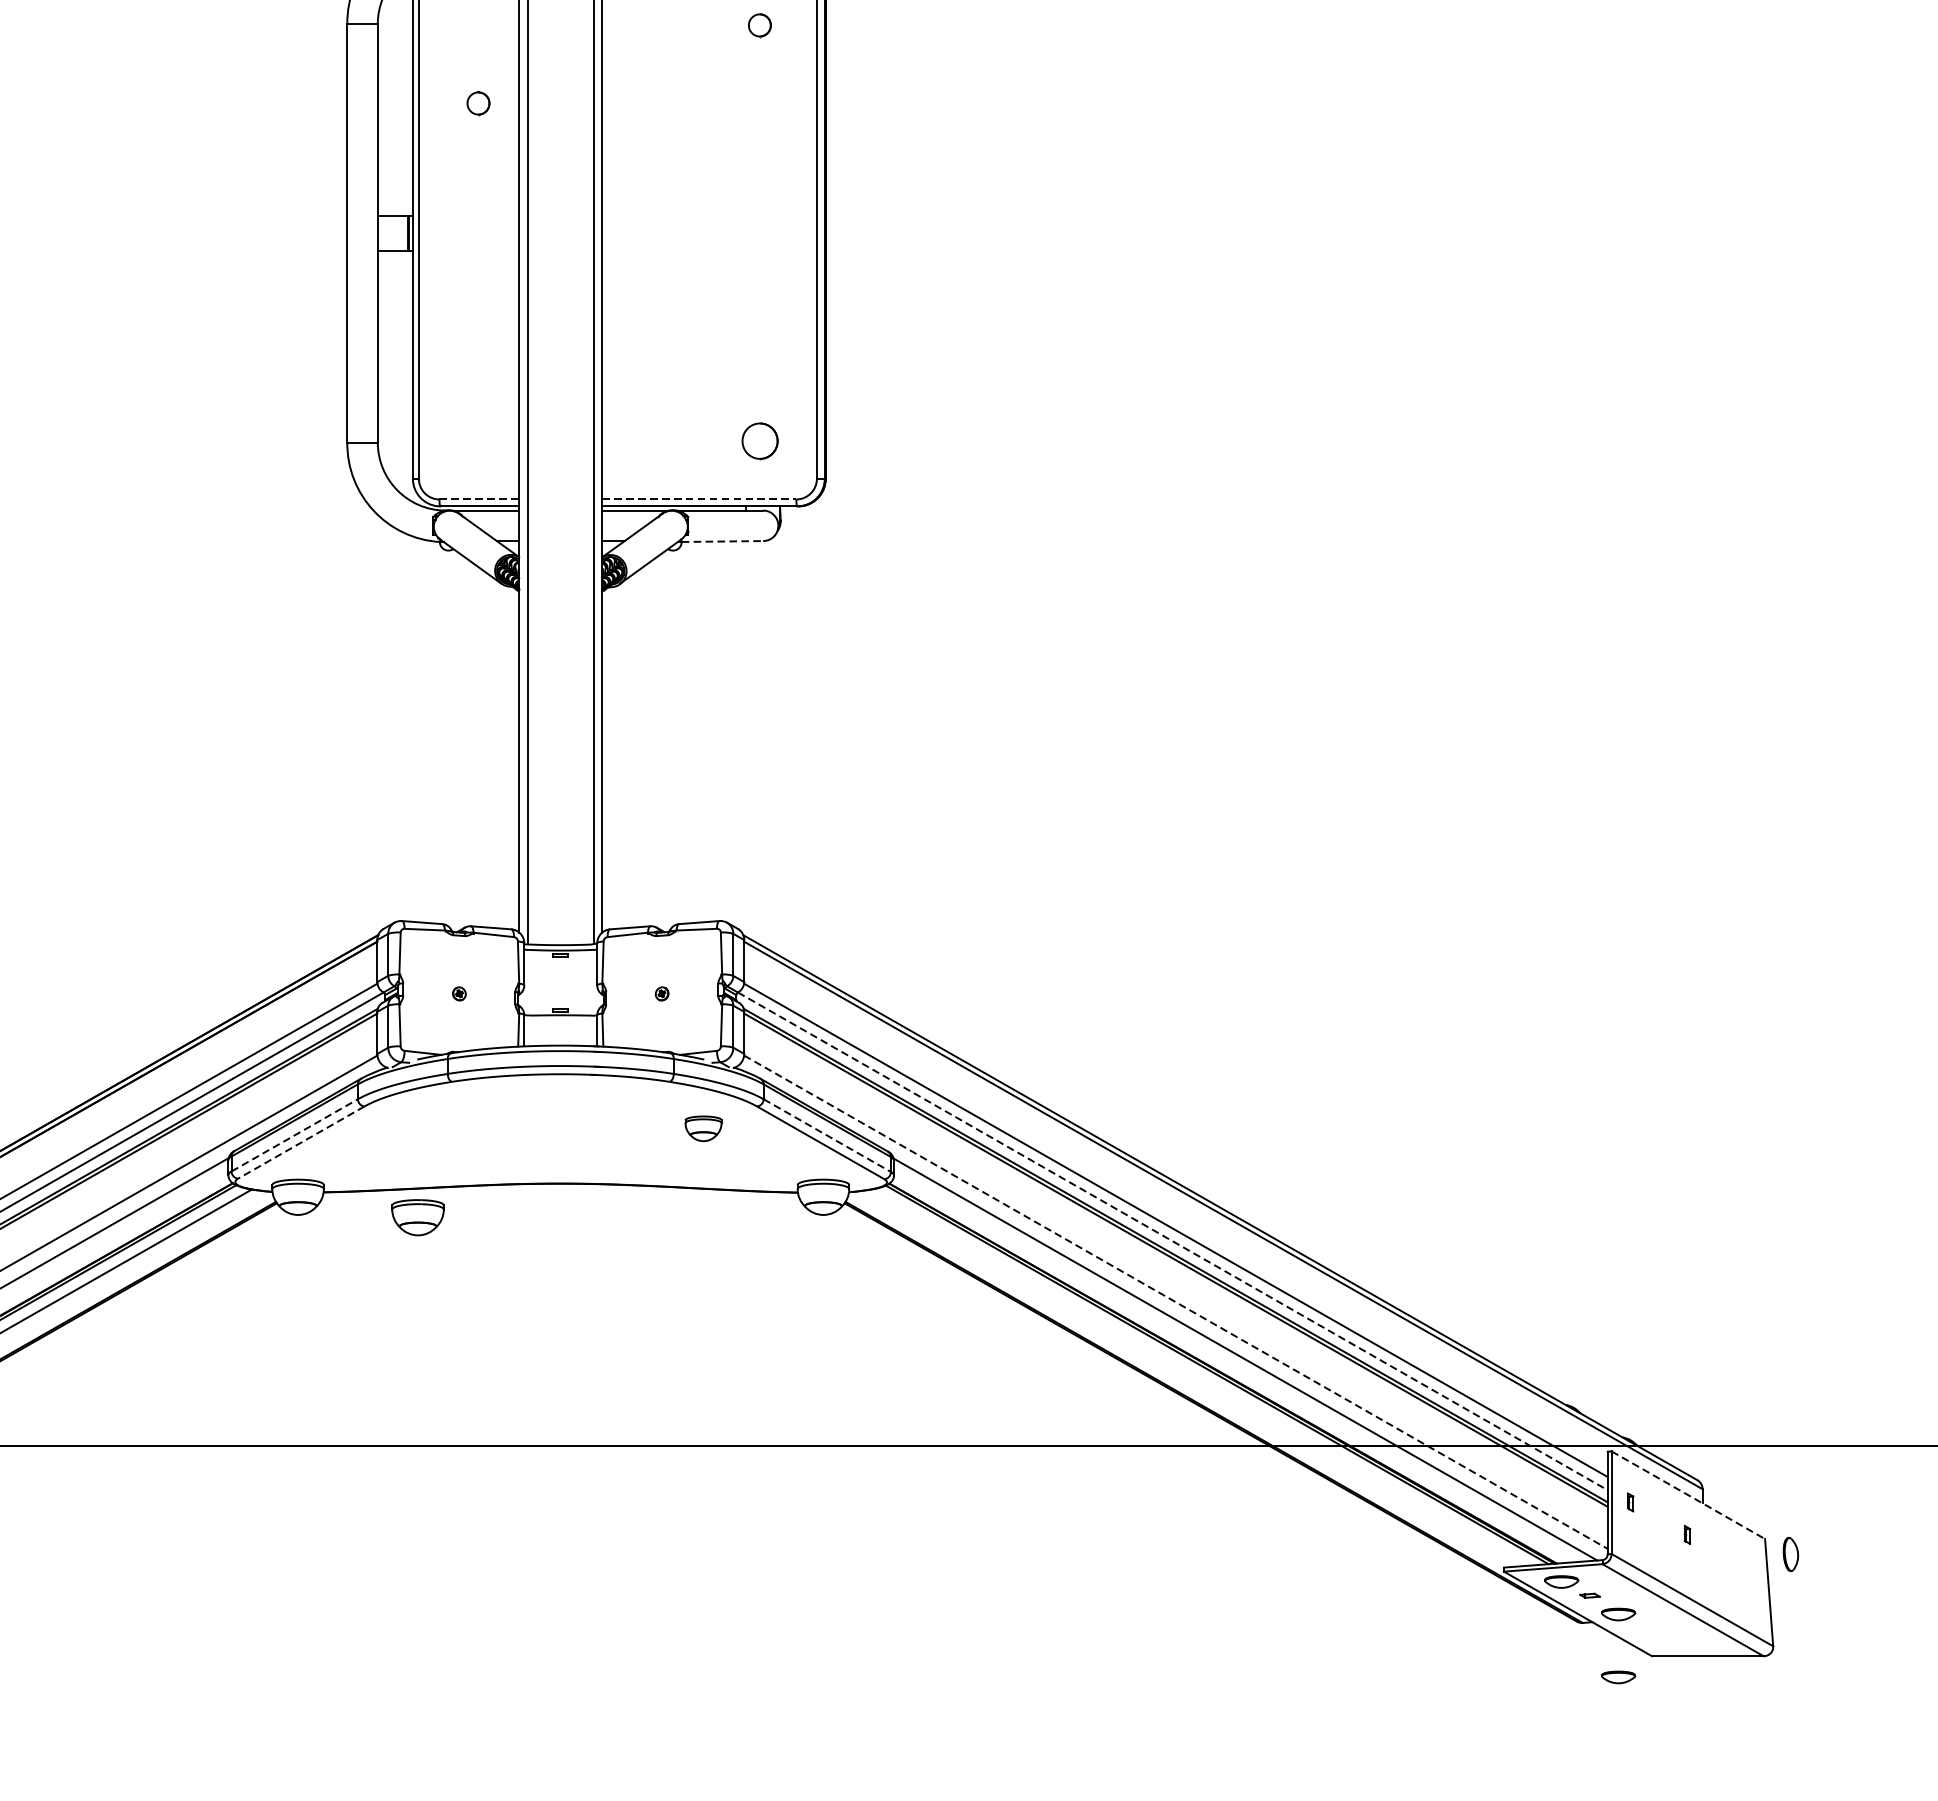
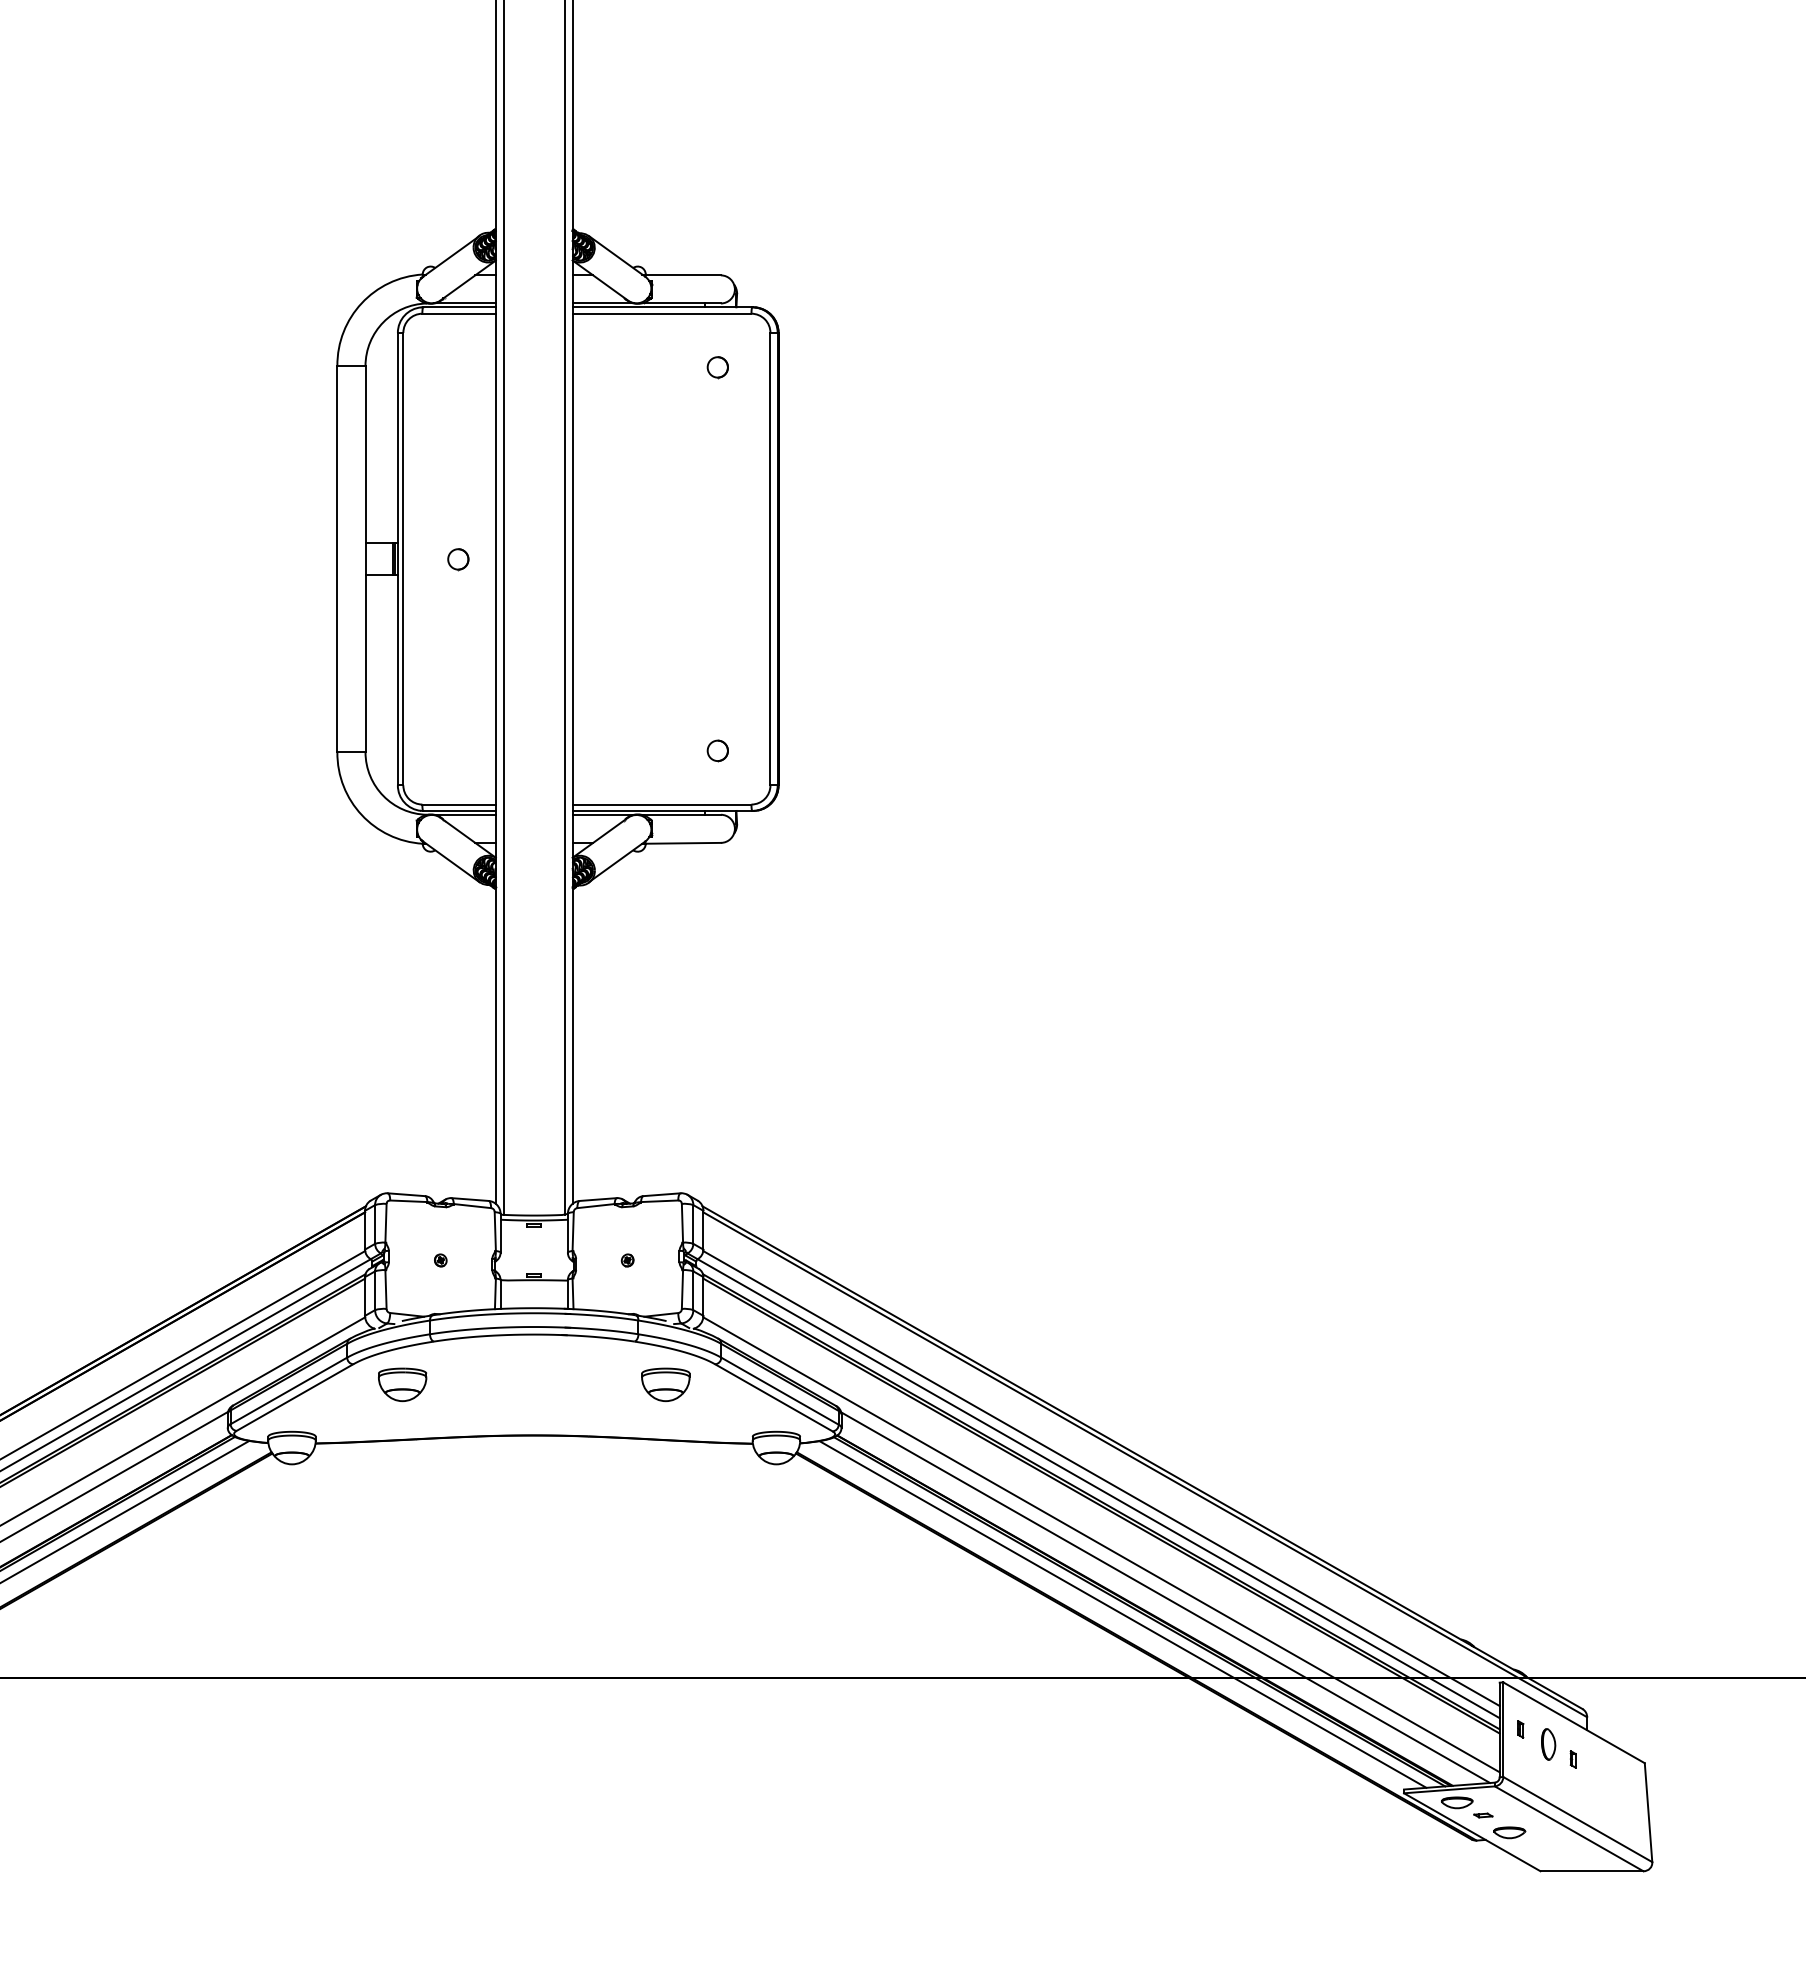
part: (478, 103) -> (458, 559), moved
part: (759, 440) -> (717, 750), size x0.62
line: (479, 499) -> (459, 804), dashed -> solid
line: (699, 499) -> (662, 804), dashed -> solid
line: (722, 541) -> (683, 843), dashed -> solid
part: (703, 1128) -> (665, 1384), size x1.43
line: (295, 1134) -> (289, 1390), dashed -> solid
line: (827, 1135) -> (780, 1391), dashed -> solid
line: (300, 1142) -> (294, 1397), dashed -> solid
part: (417, 1217) -> (402, 1384), moved
line: (1173, 1241) -> (1099, 1488), dashed -> solid
line: (1175, 1301) -> (1101, 1544), dashed -> solid
line: (1198, 1377) -> (1122, 1614), added
line: (1688, 1495) -> (1574, 1723), dashed -> solid
part: (1790, 1554) -> (1548, 1744), moved
part: (1618, 1677) -> (1509, 1890), removed

